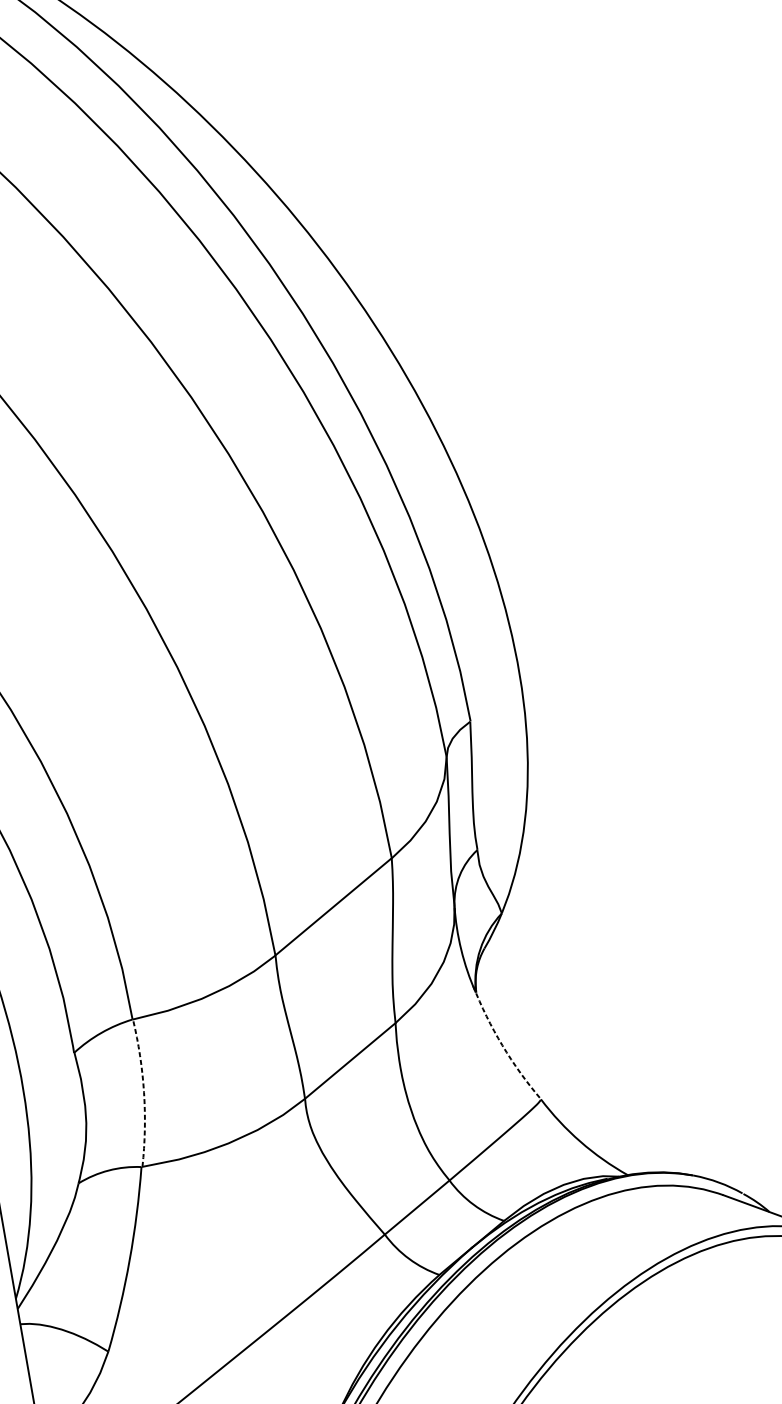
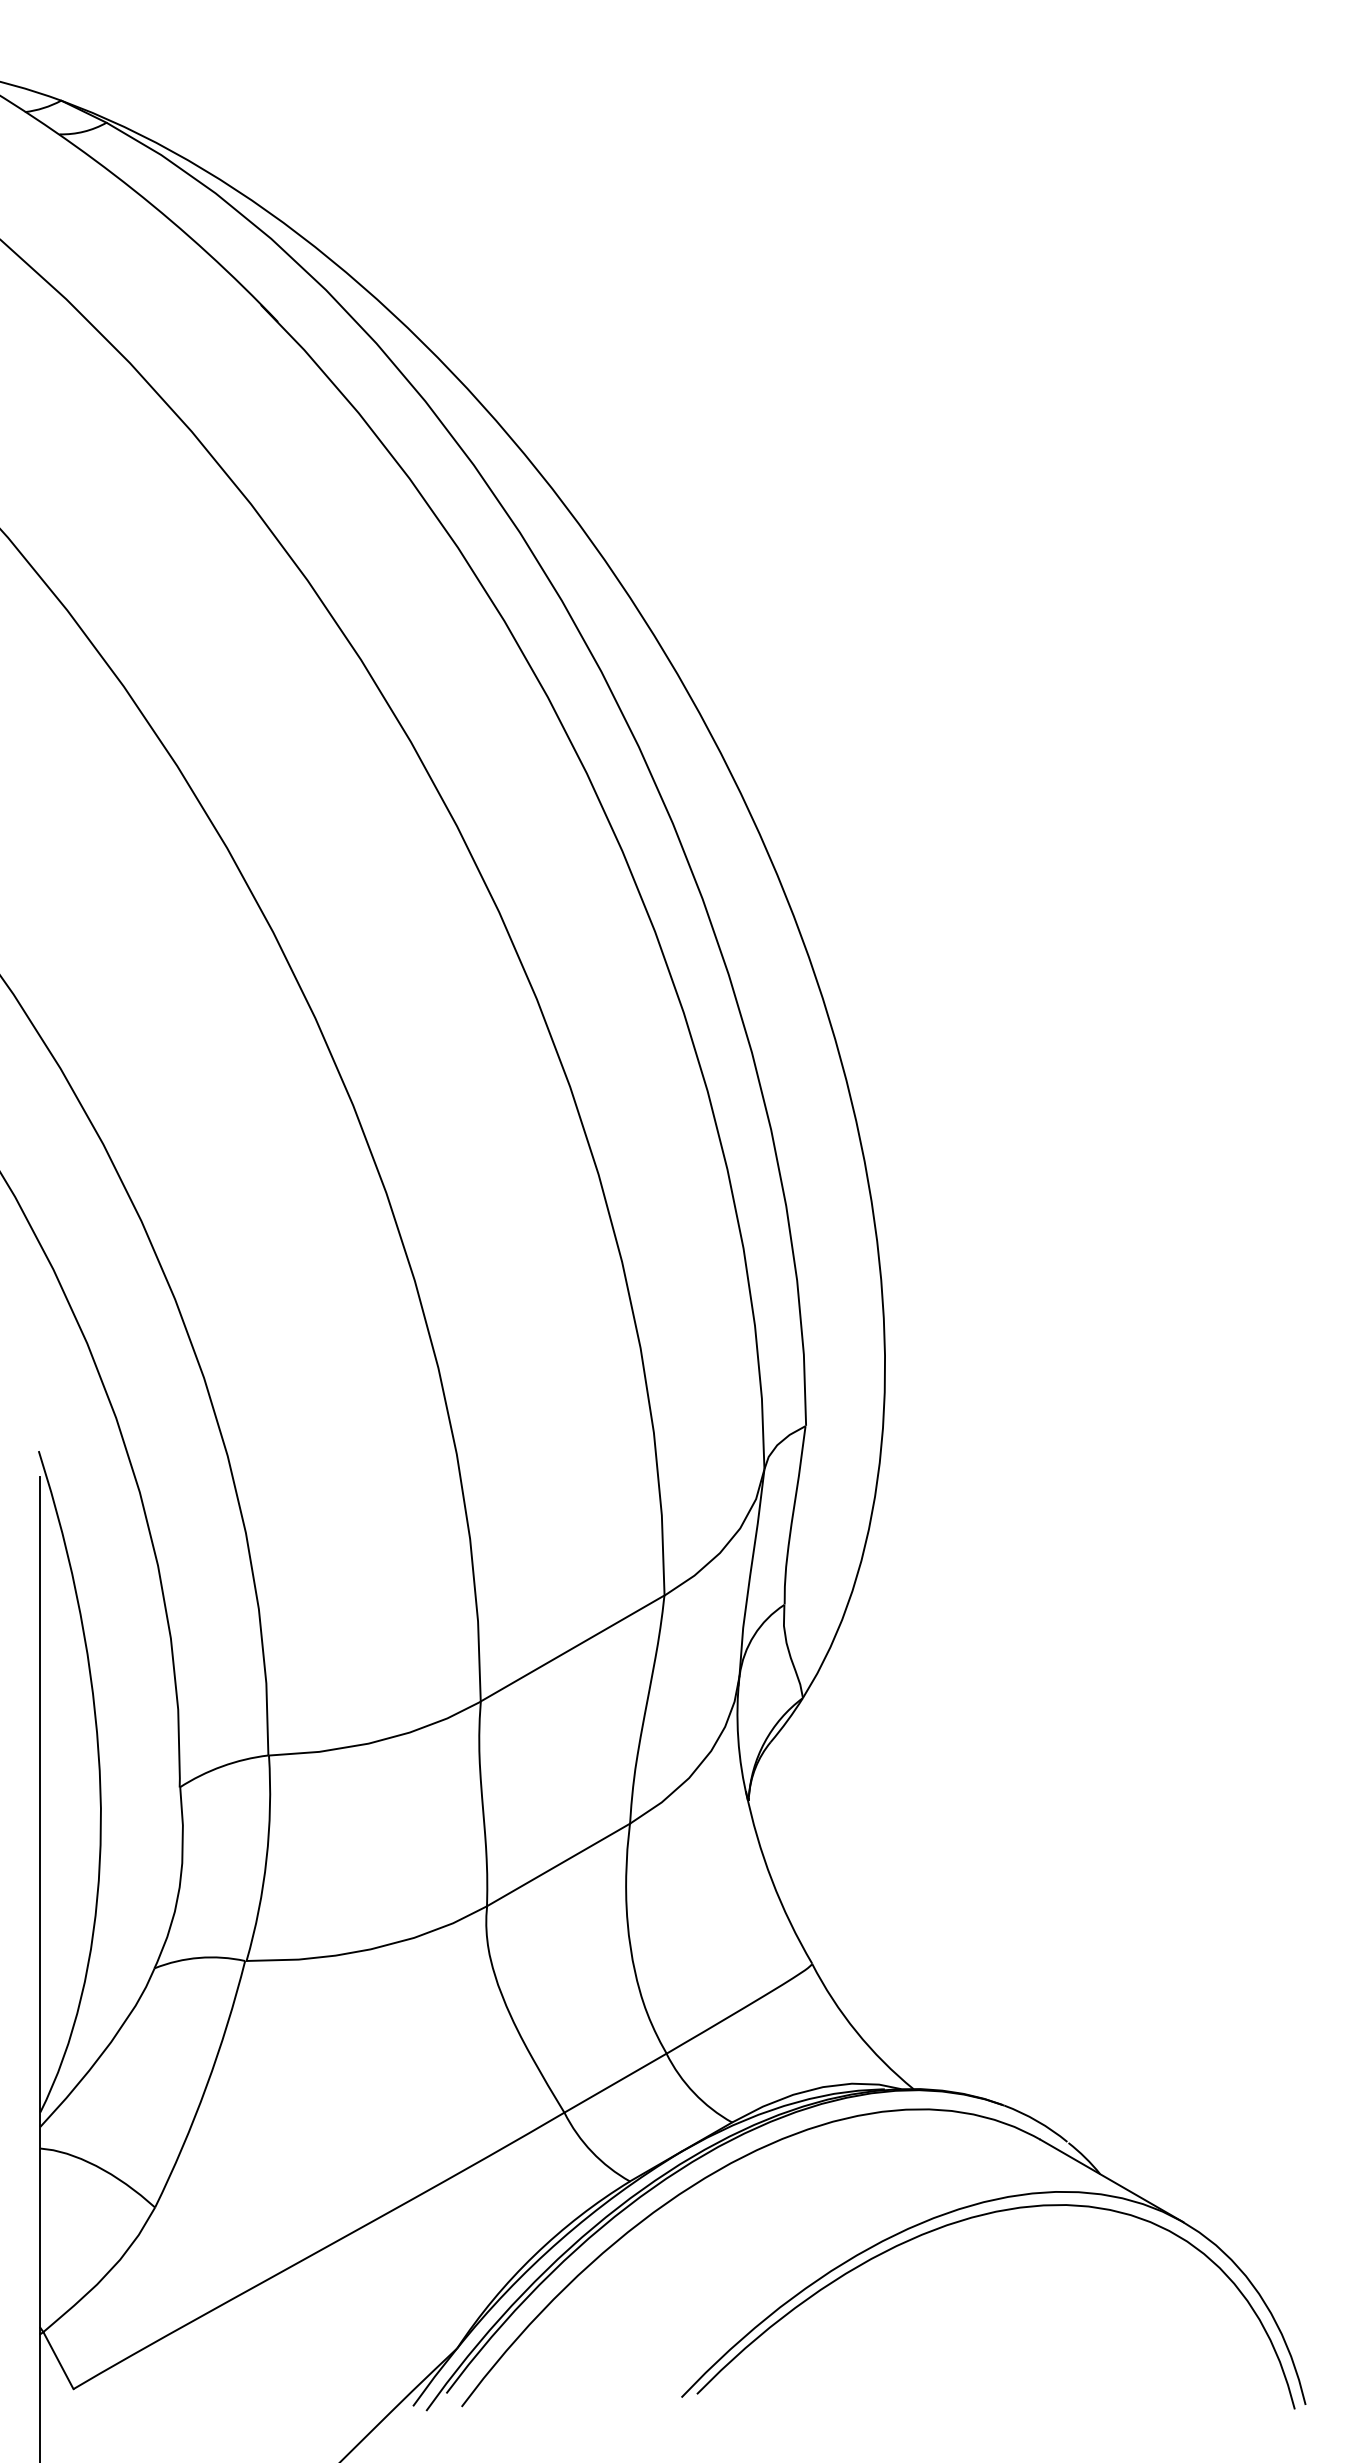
arc: (502, 1045) -> (771, 1880), dashed -> solid
arc: (144, 1092) -> (266, 1859), dashed -> solid

